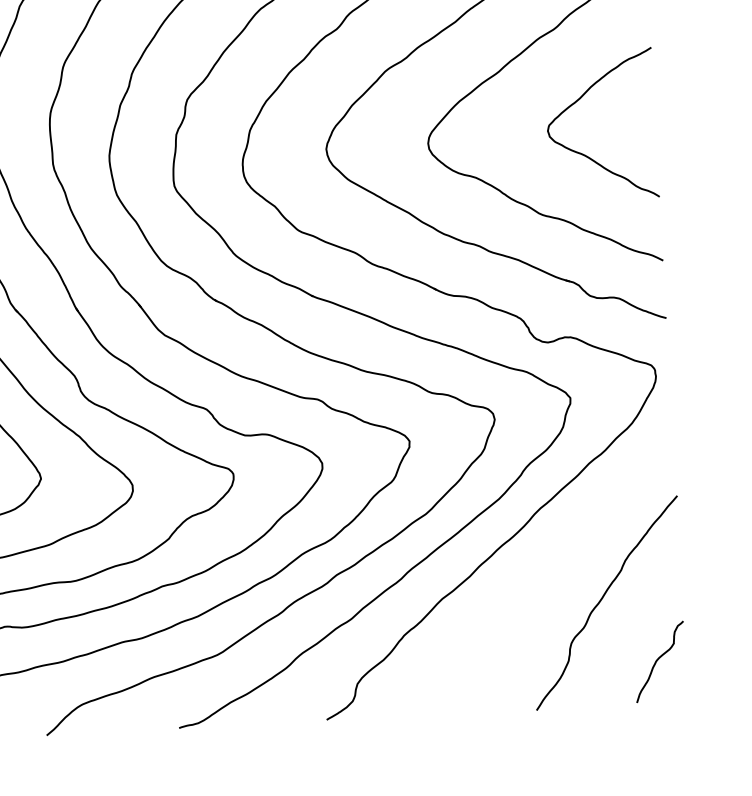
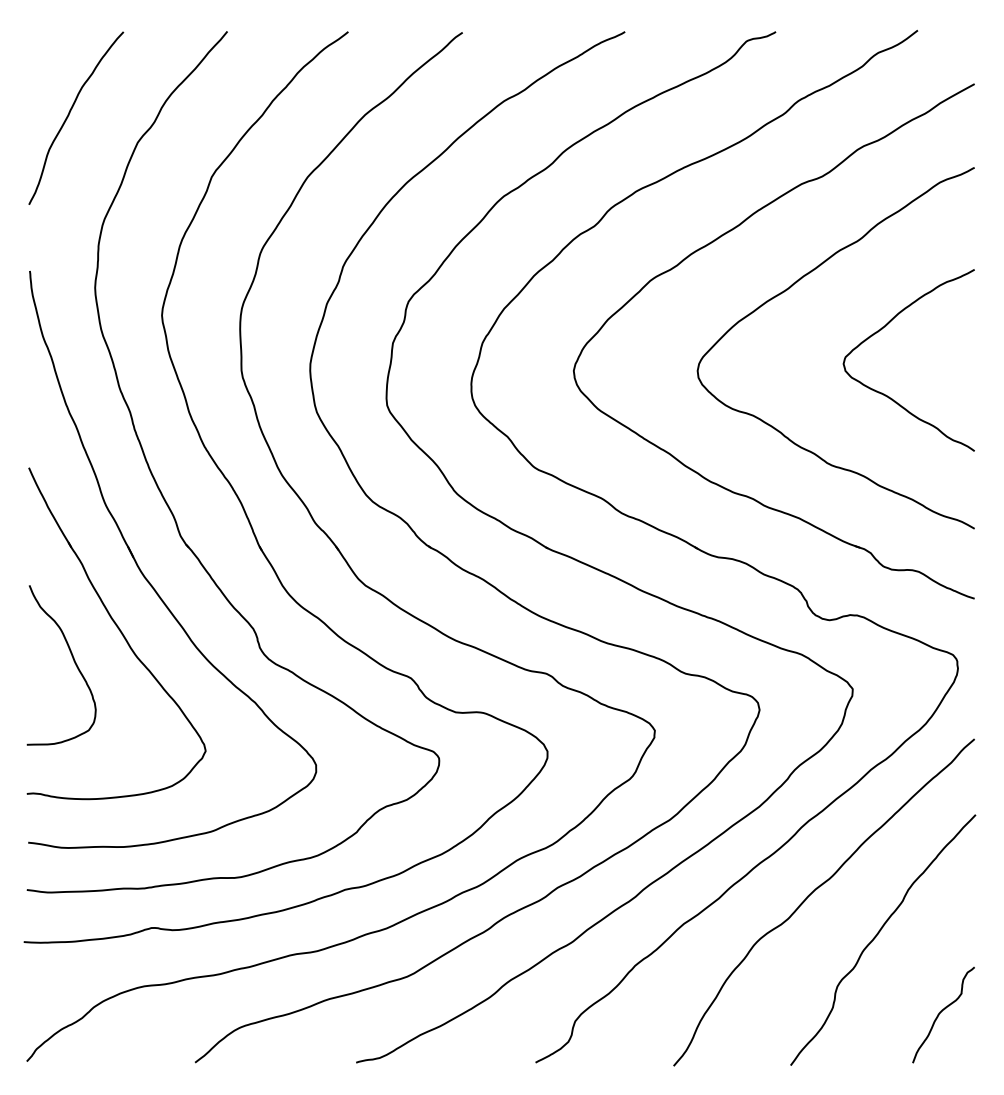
curve: (547, 567) -> (813, 892), added

